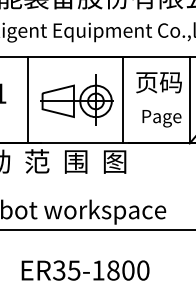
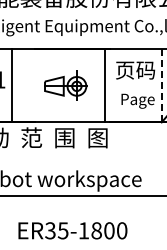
line: (27, 100) -> (11, 85), moved
part: (76, 100) -> (65, 85), size x0.7
line: (189, 100) -> (161, 85), solid -> dashed

